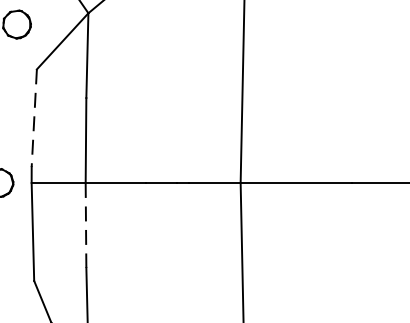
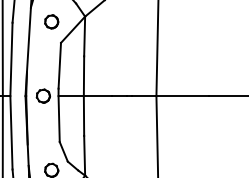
line: (33, 117) -> (59, 65), dashed -> solid
line: (87, 226) -> (84, 116), dashed -> solid

